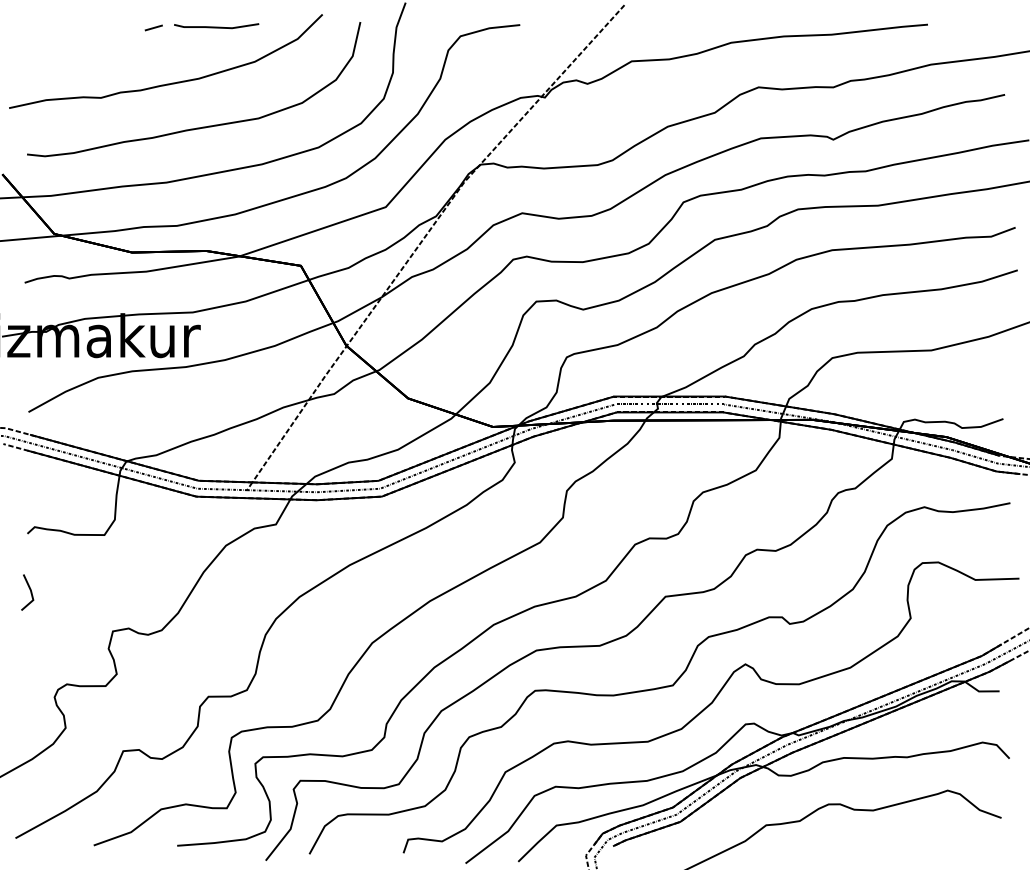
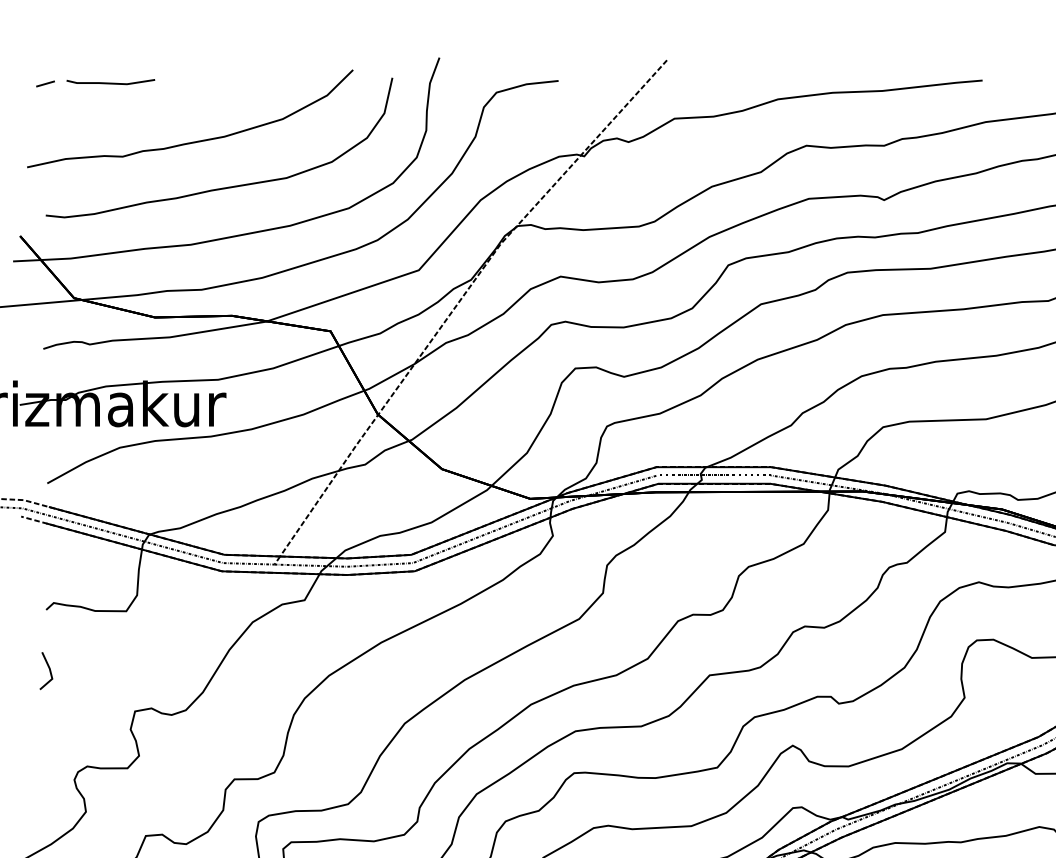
part: (201, 27) -> (95, 83), moved

